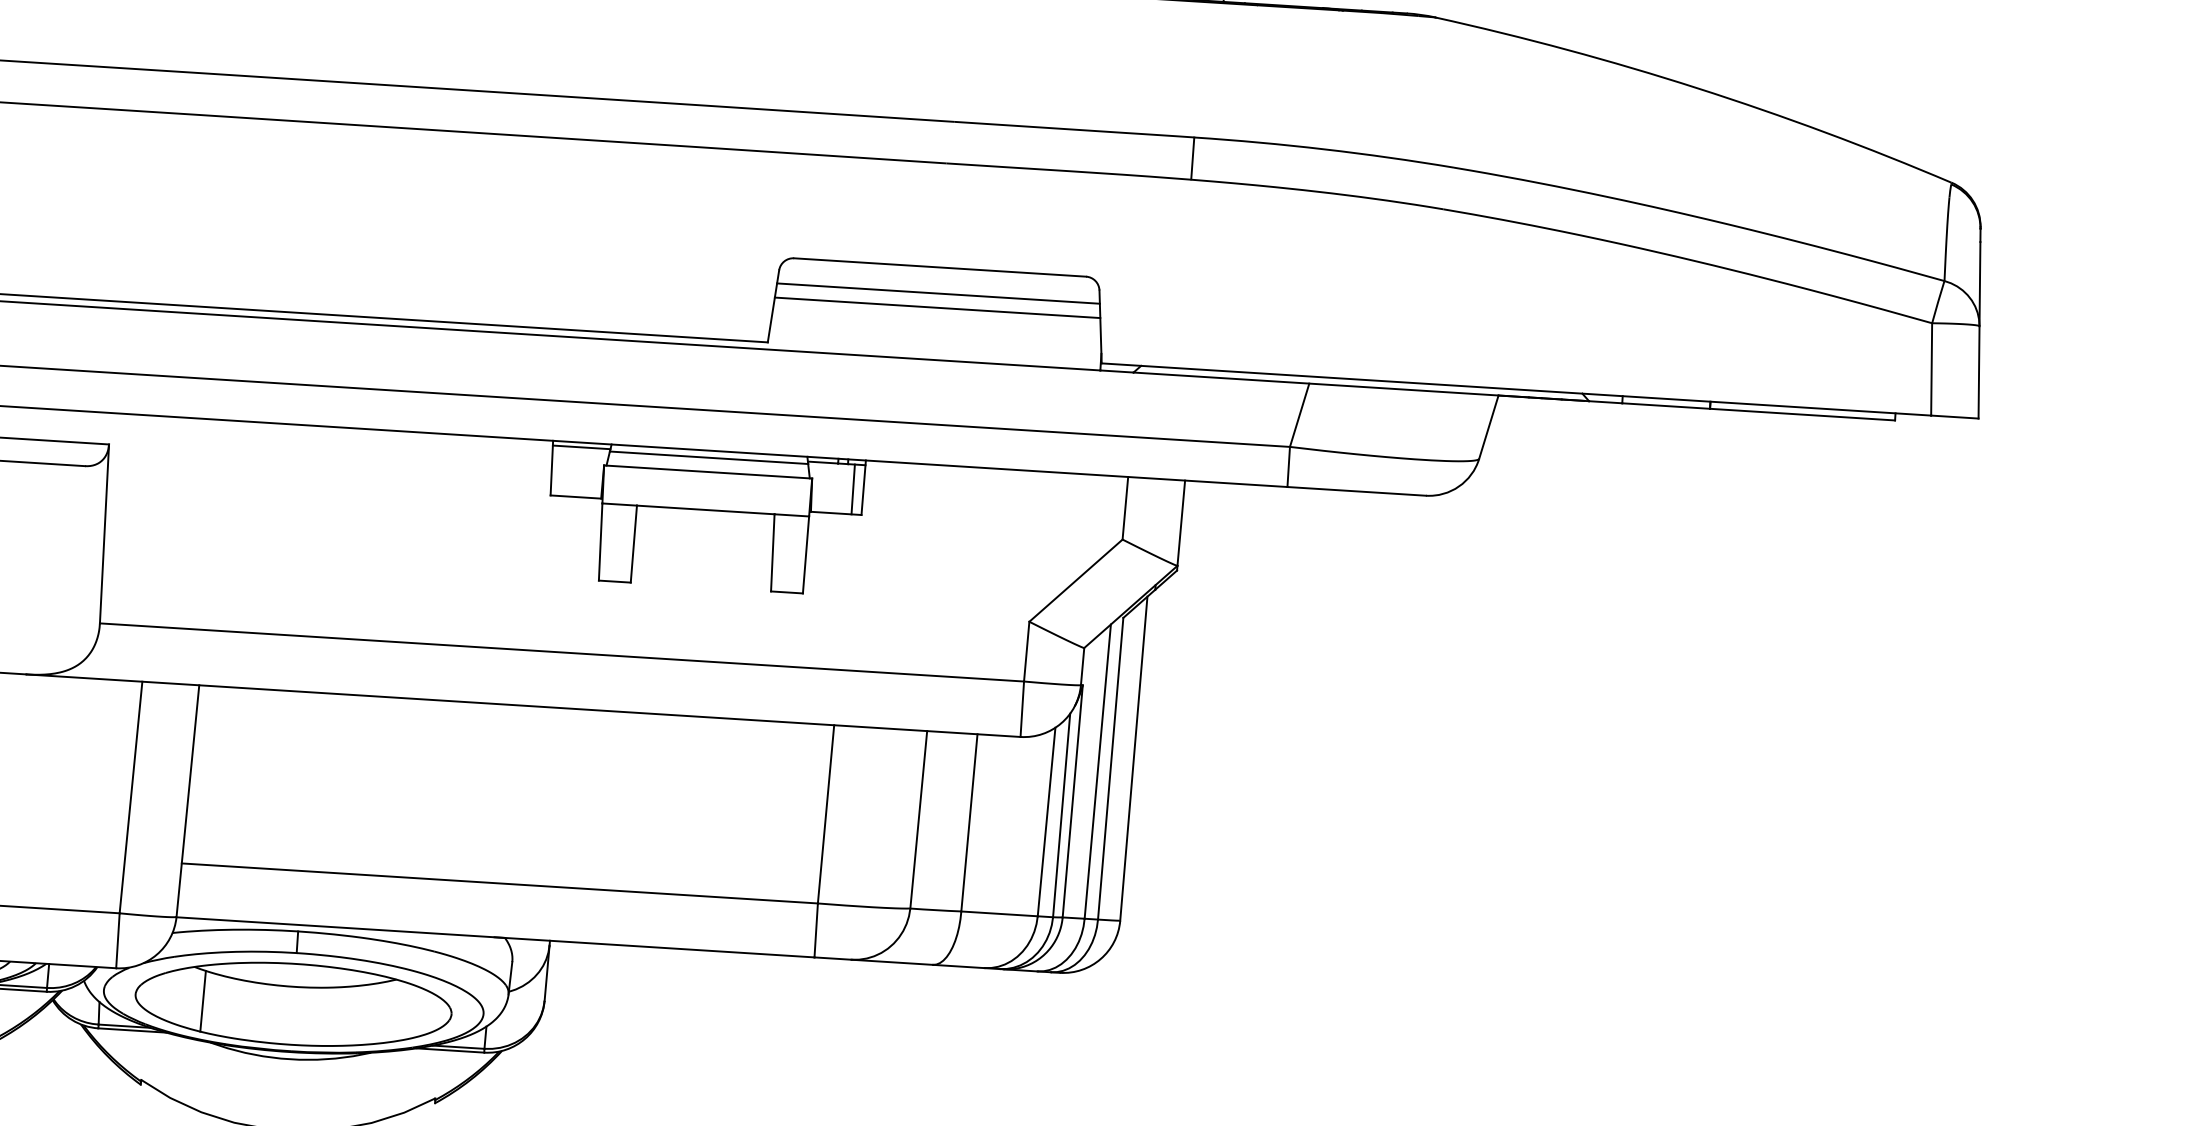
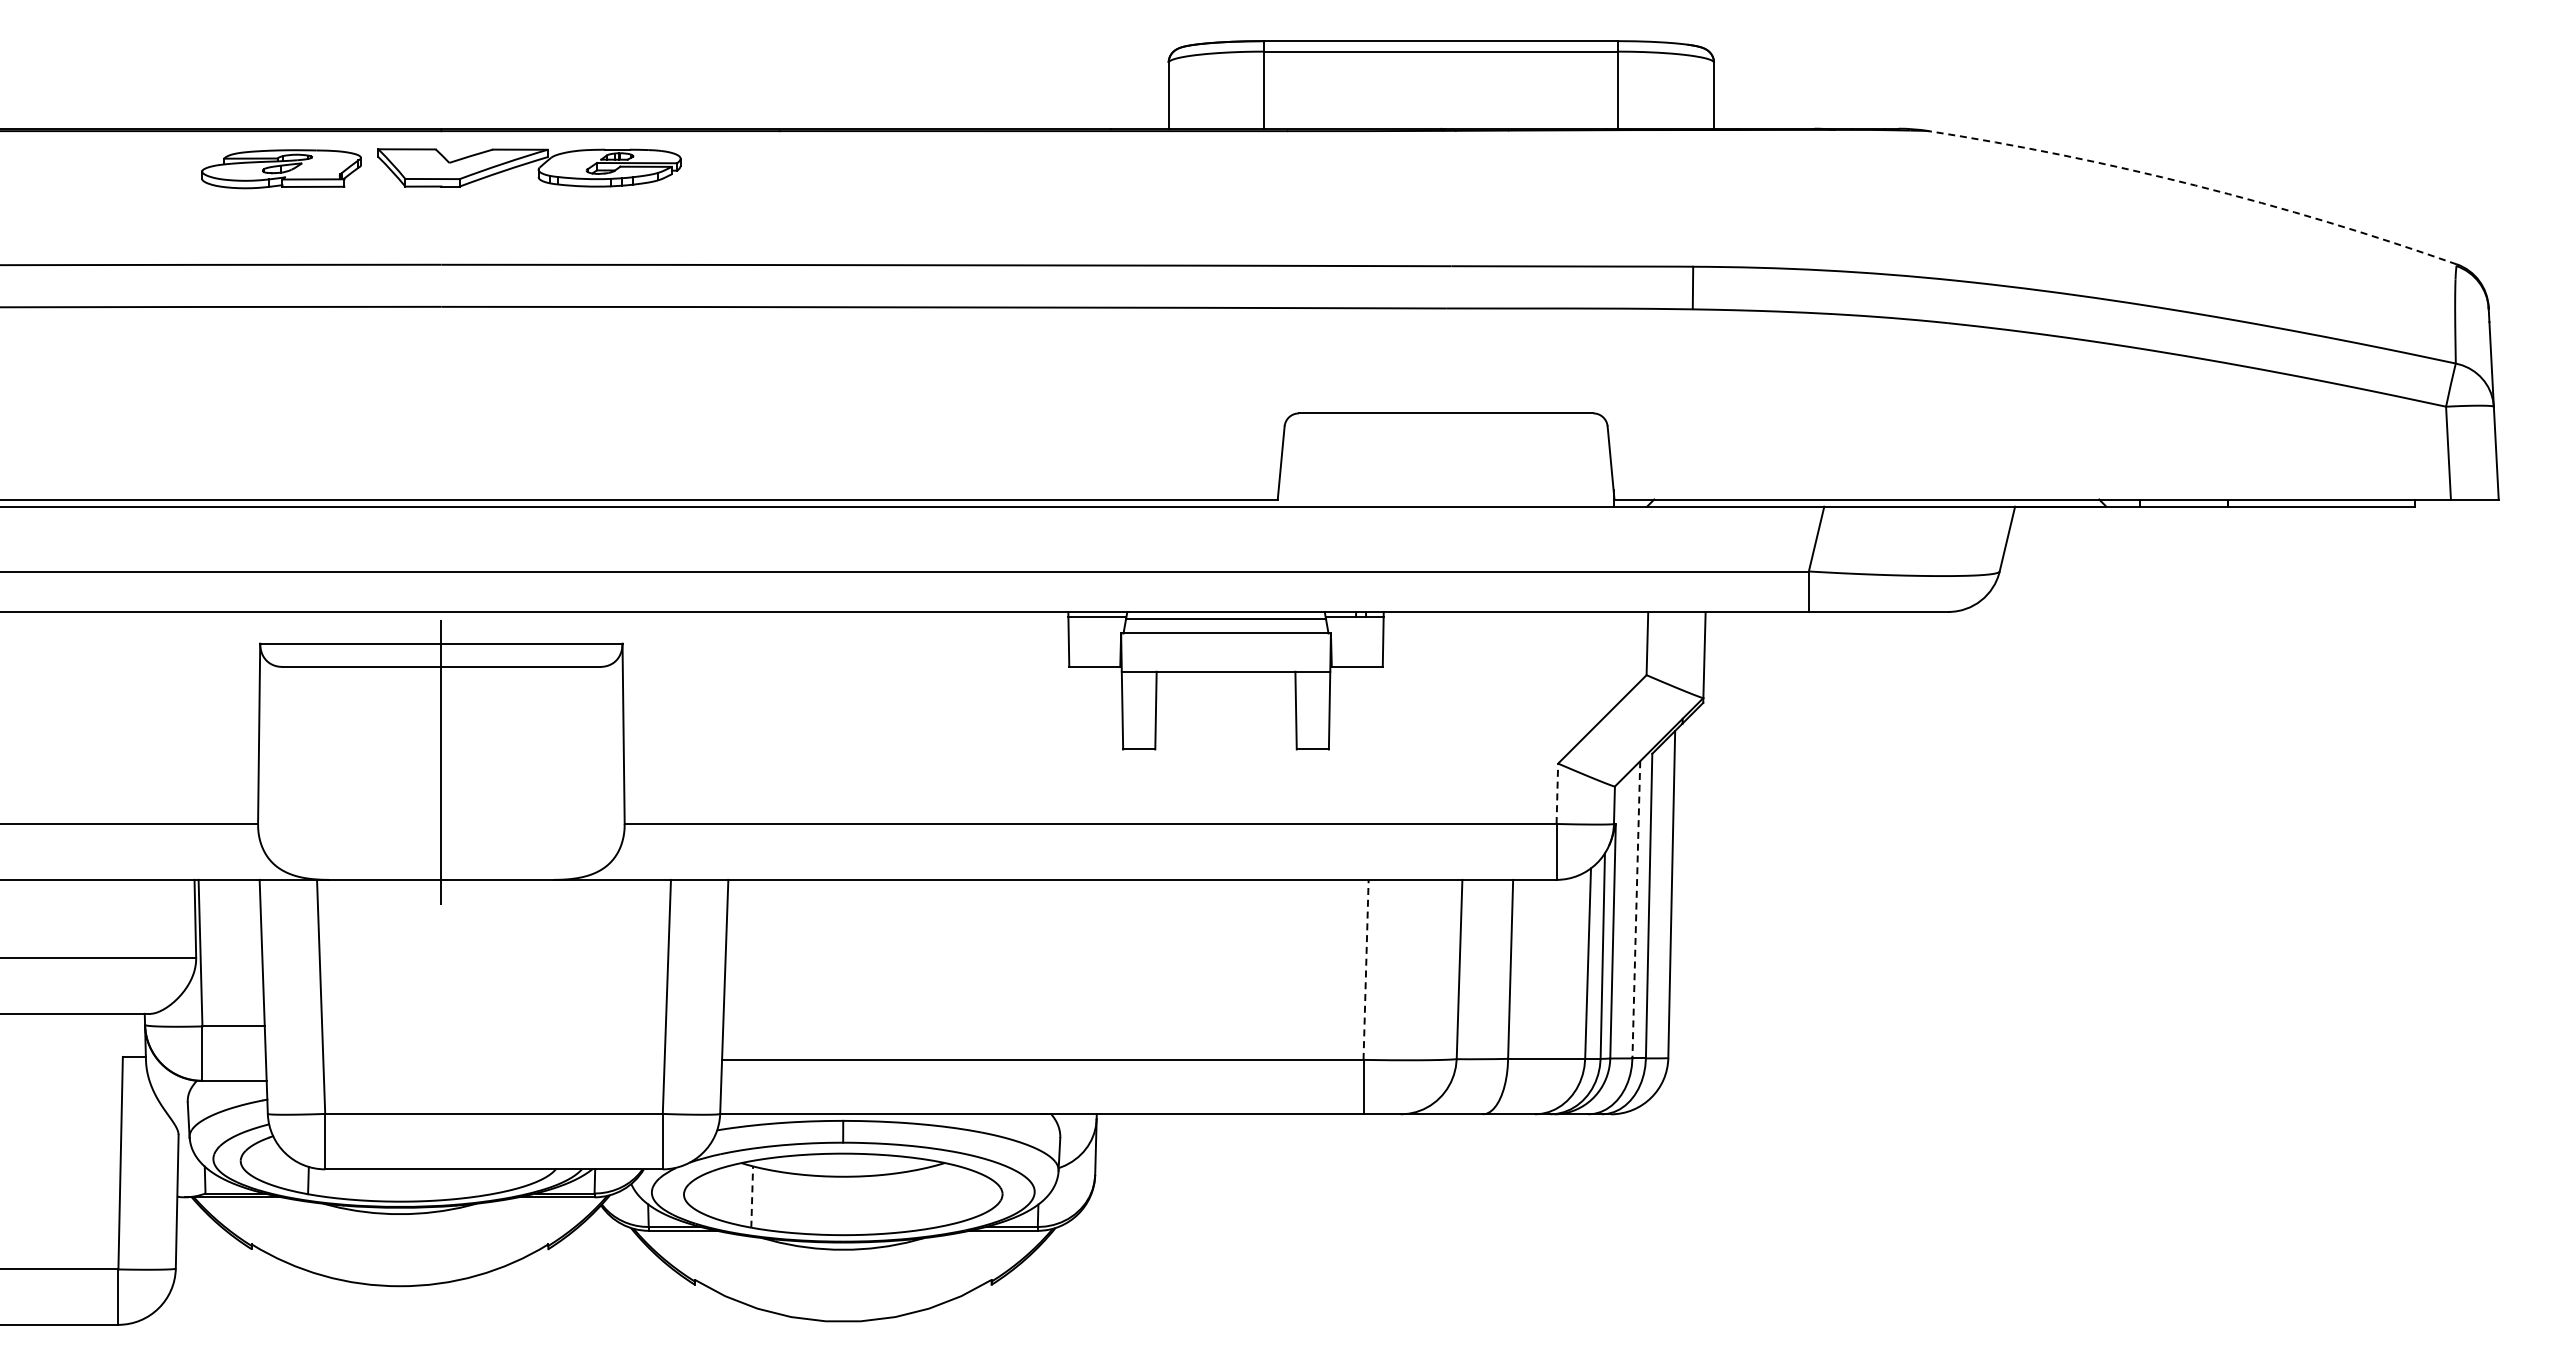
arc: (1697, 88) -> (2195, 185), solid -> dashed
line: (937, 293) -> (1445, 439), removed
line: (937, 308) -> (1446, 454), removed
line: (852, 489) -> (1372, 641), removed
line: (1026, 651) -> (1557, 793), solid -> dashed
line: (1097, 771) -> (1636, 909), solid -> dashed
line: (826, 813) -> (1366, 969), solid -> dashed
line: (203, 1001) -> (752, 1197), solid -> dashed

